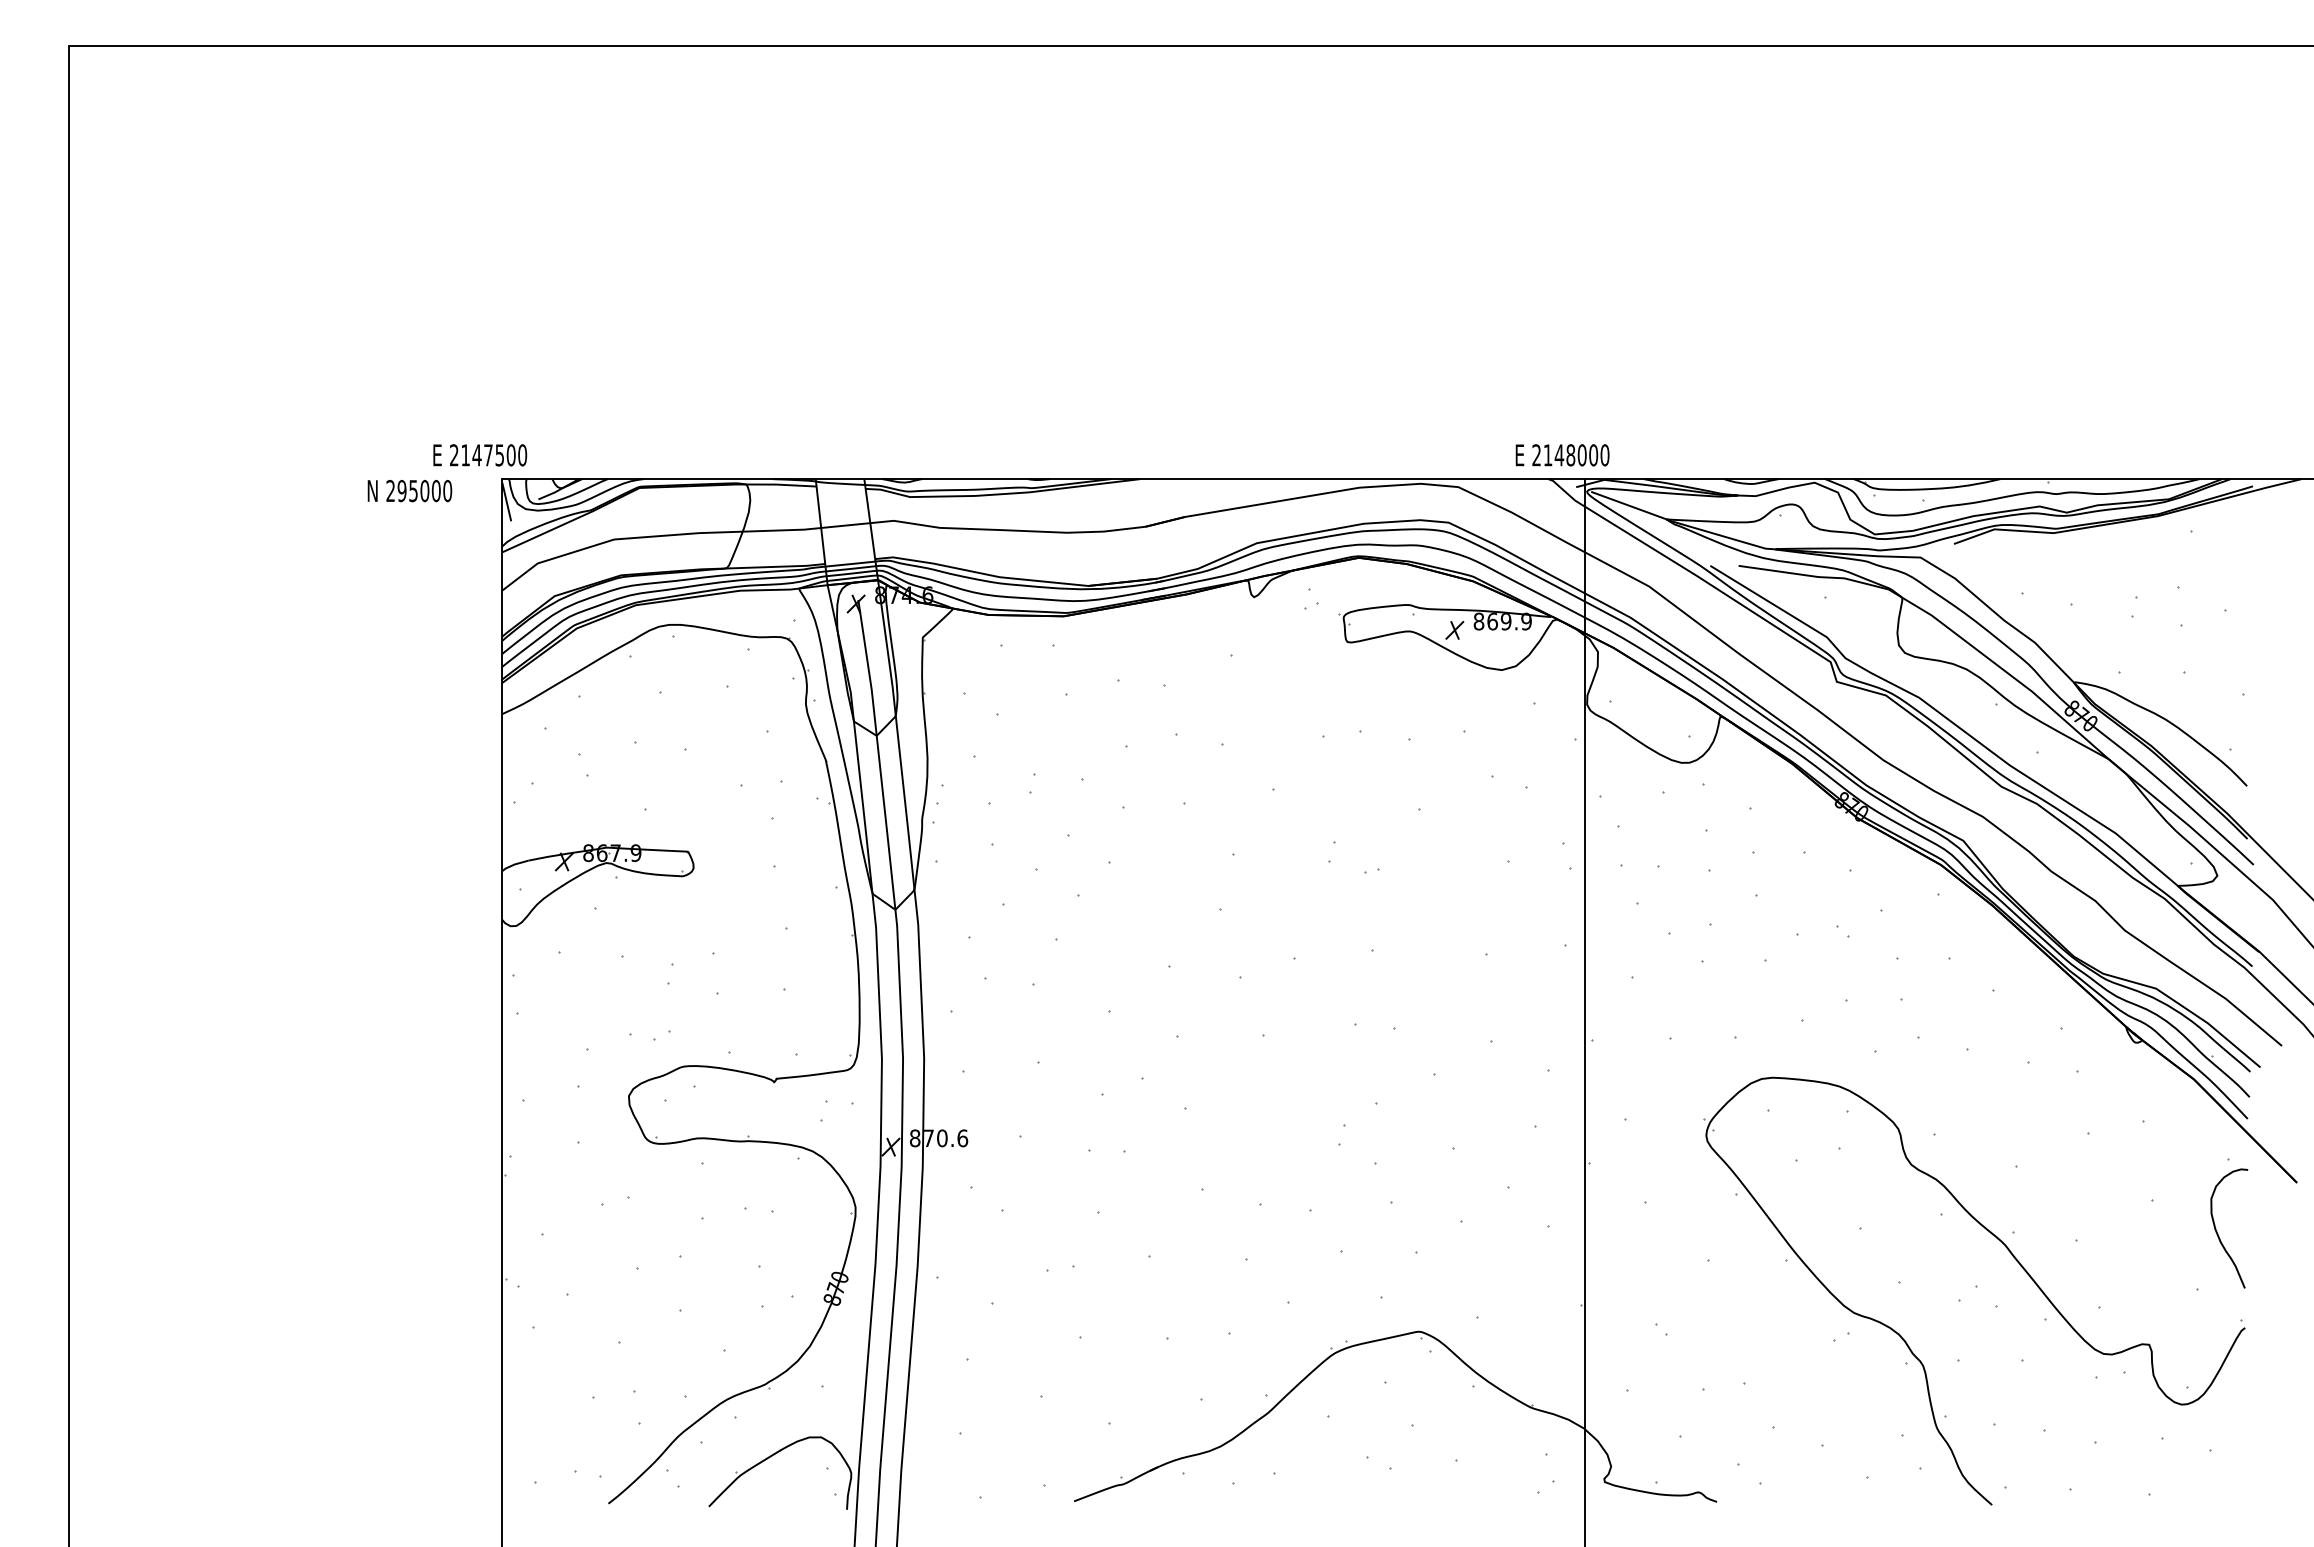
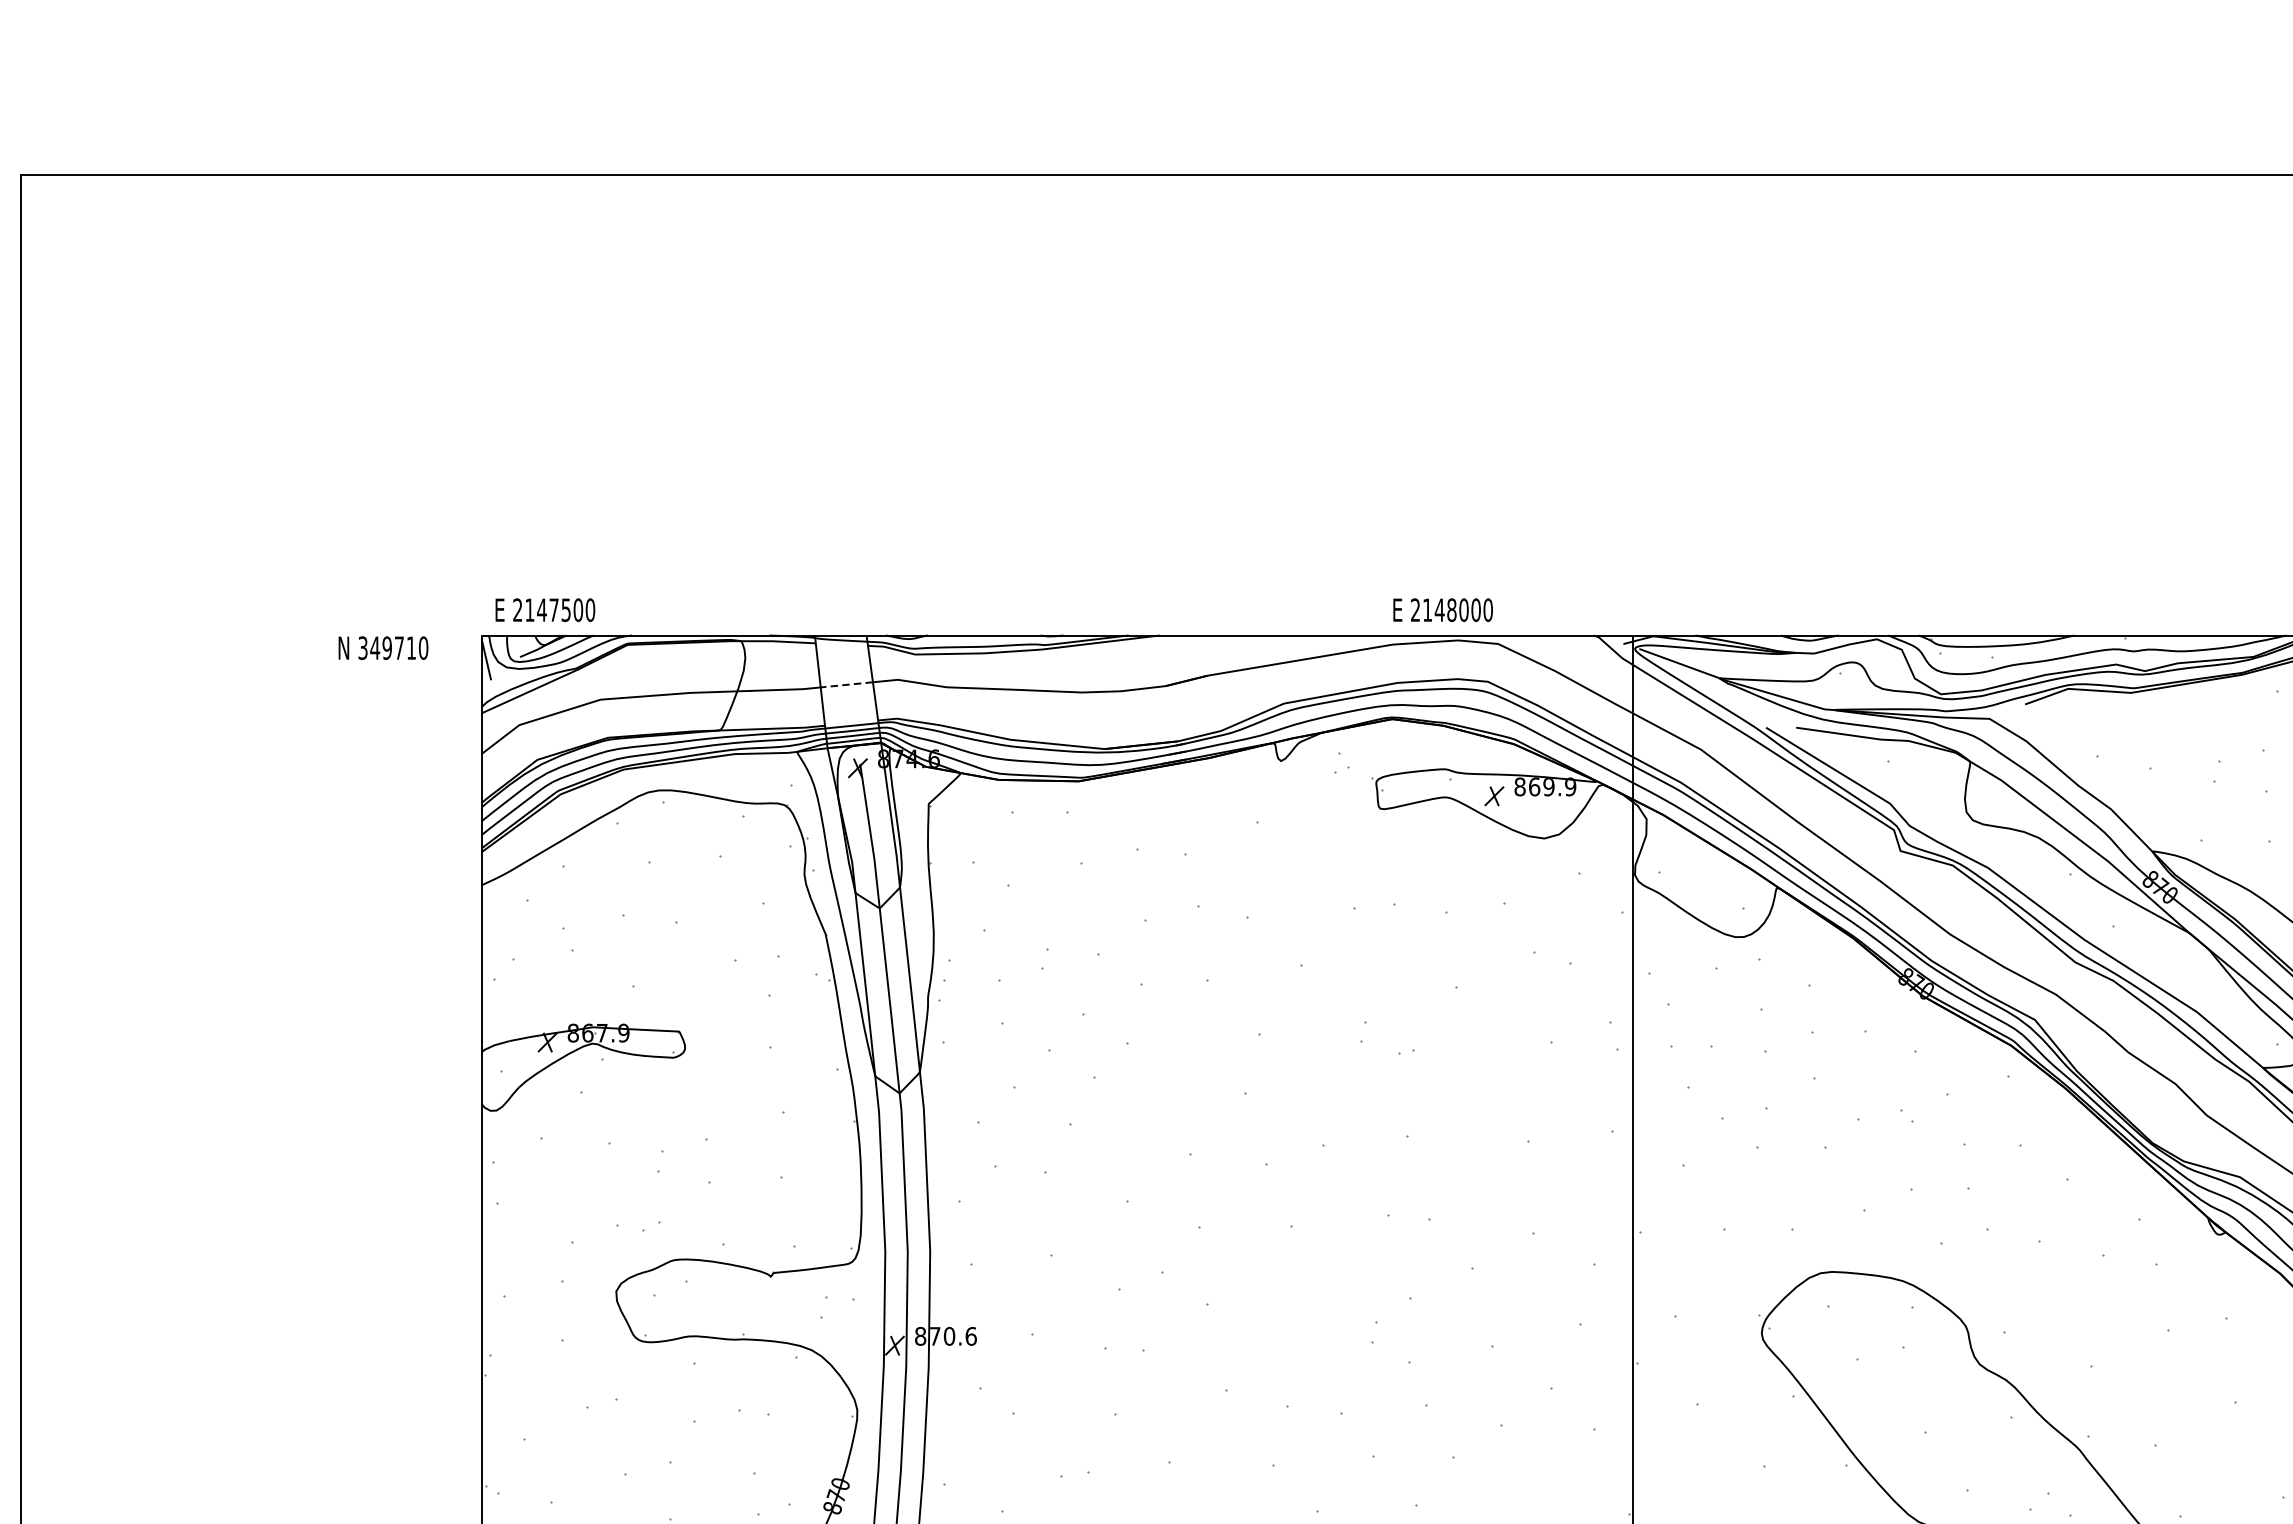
text: (480, 455) -> (545, 610), moved
text: (1562, 455) -> (1443, 610), moved
text: (413, 490) -> (387, 647), 295000 -> 349710
line: (845, 525) -> (846, 684), solid -> dashed

